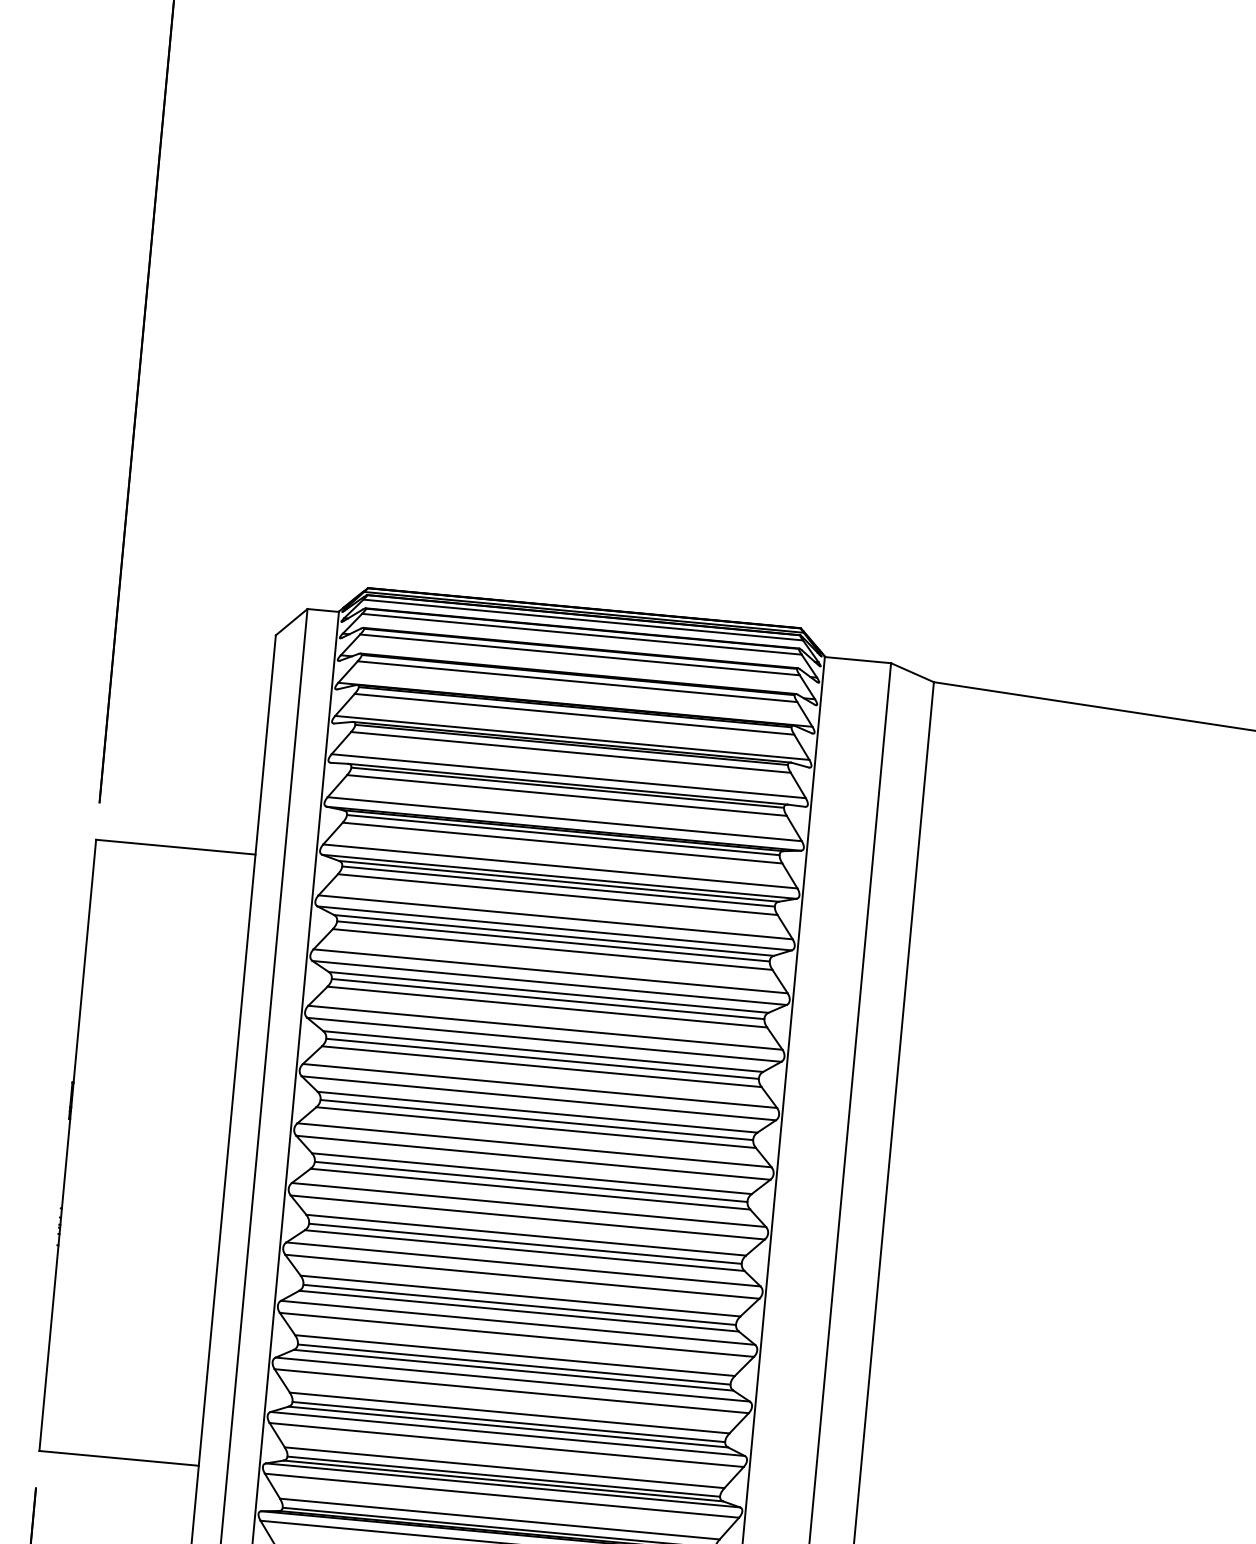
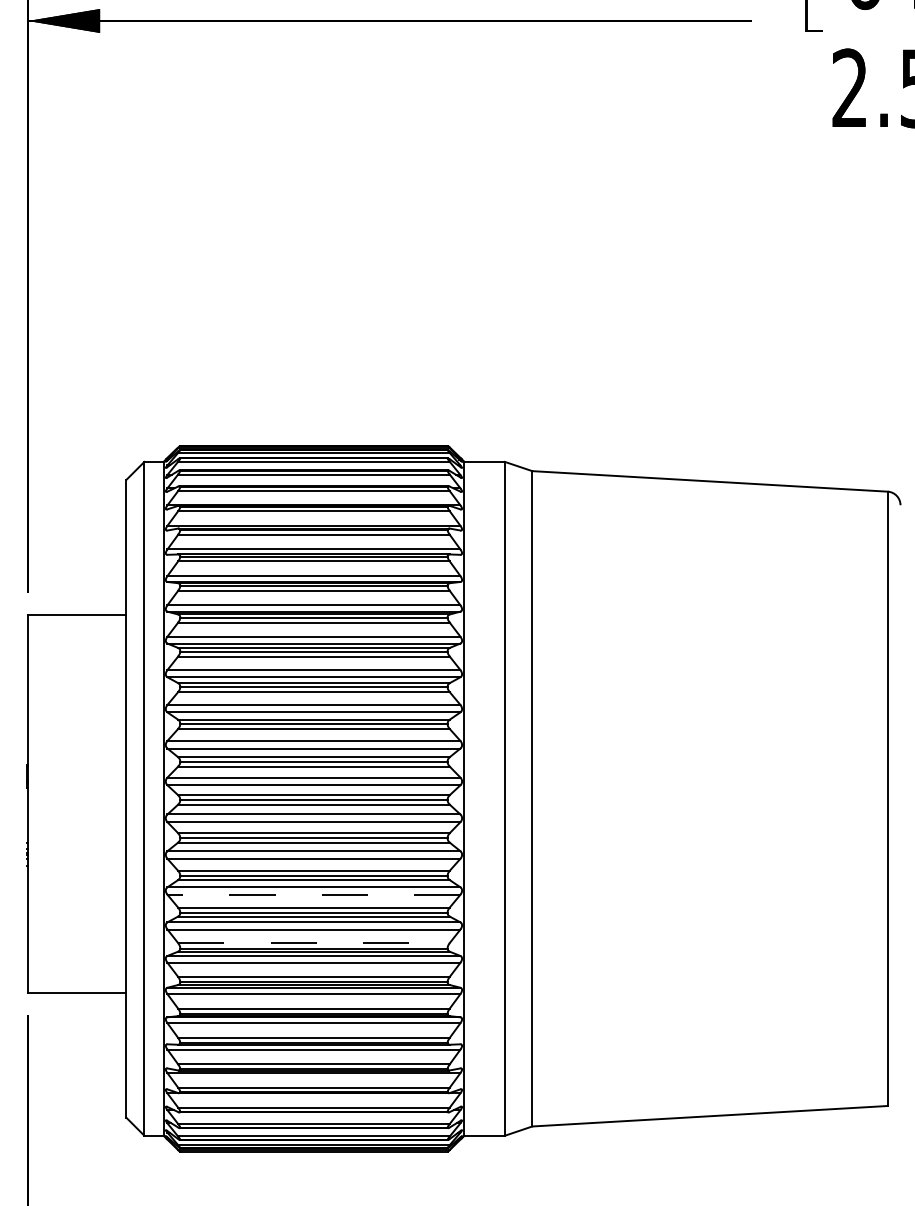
line: (516, 1334) -> (313, 894), solid -> dashed
line: (508, 1413) -> (313, 943), solid -> dashed

